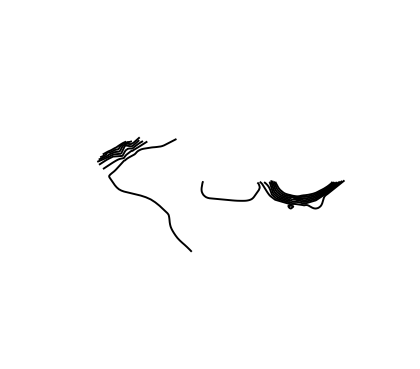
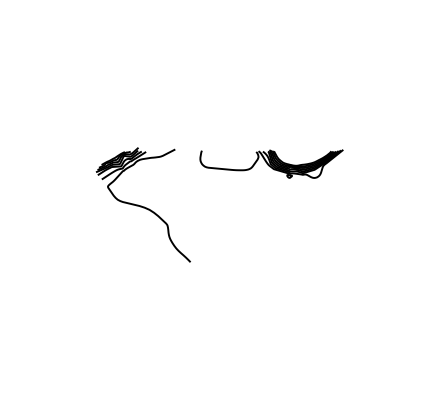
part: (143, 194) -> (142, 204), moved

